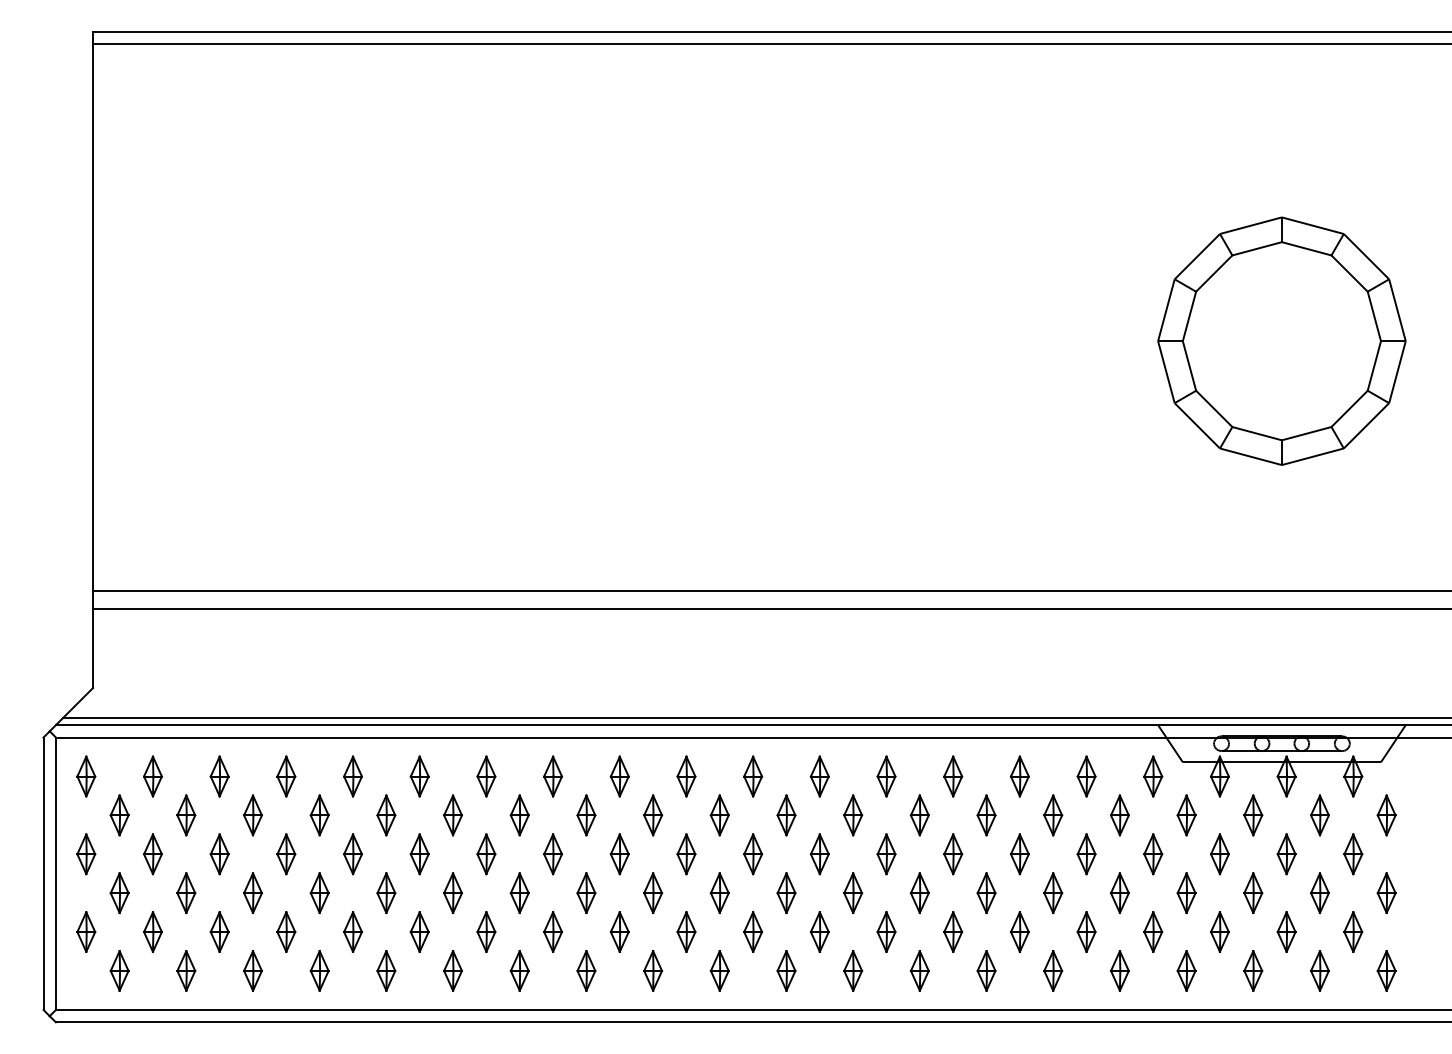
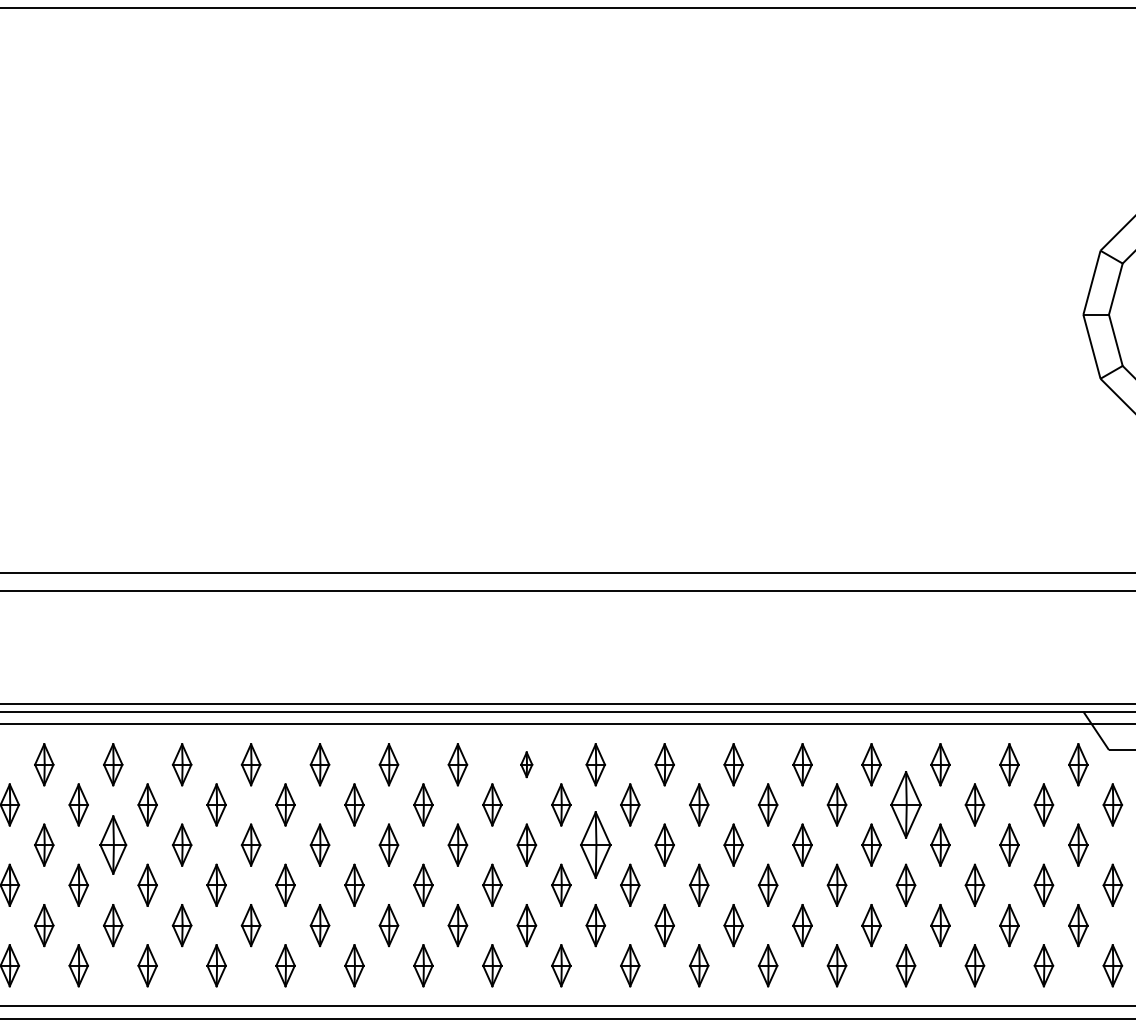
part: (619, 776) -> (526, 764), size x0.6
part: (986, 815) -> (905, 805), size x1.6
part: (219, 854) -> (113, 845), size x1.4
part: (686, 854) -> (595, 845), size x1.6

